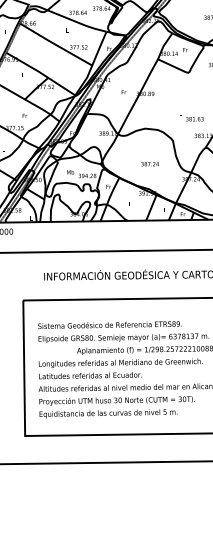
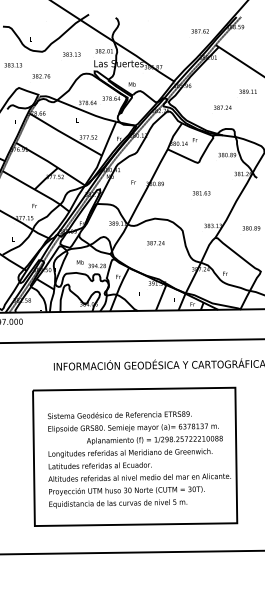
text: (194, 119) -> (201, 193), moved
text: (149, 164) -> (155, 243), moved

